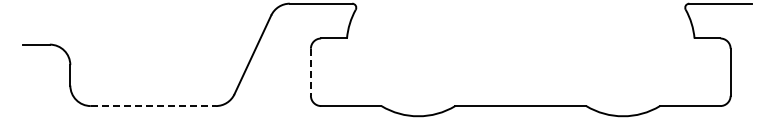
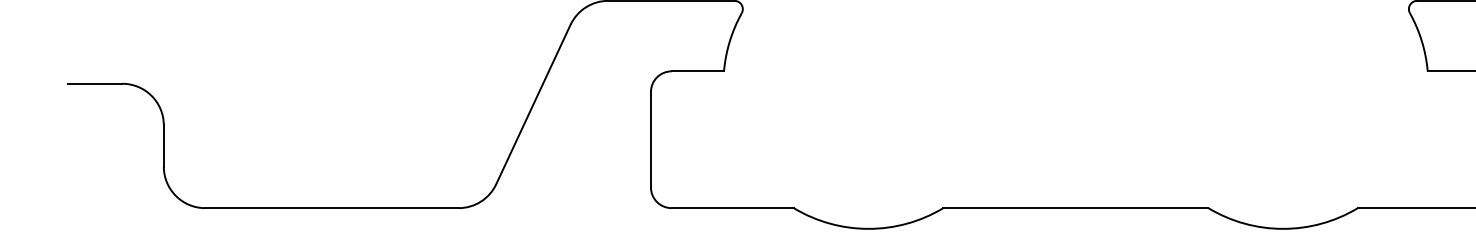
line: (310, 72) -> (650, 140), dashed -> solid
line: (153, 106) -> (332, 209), dashed -> solid

